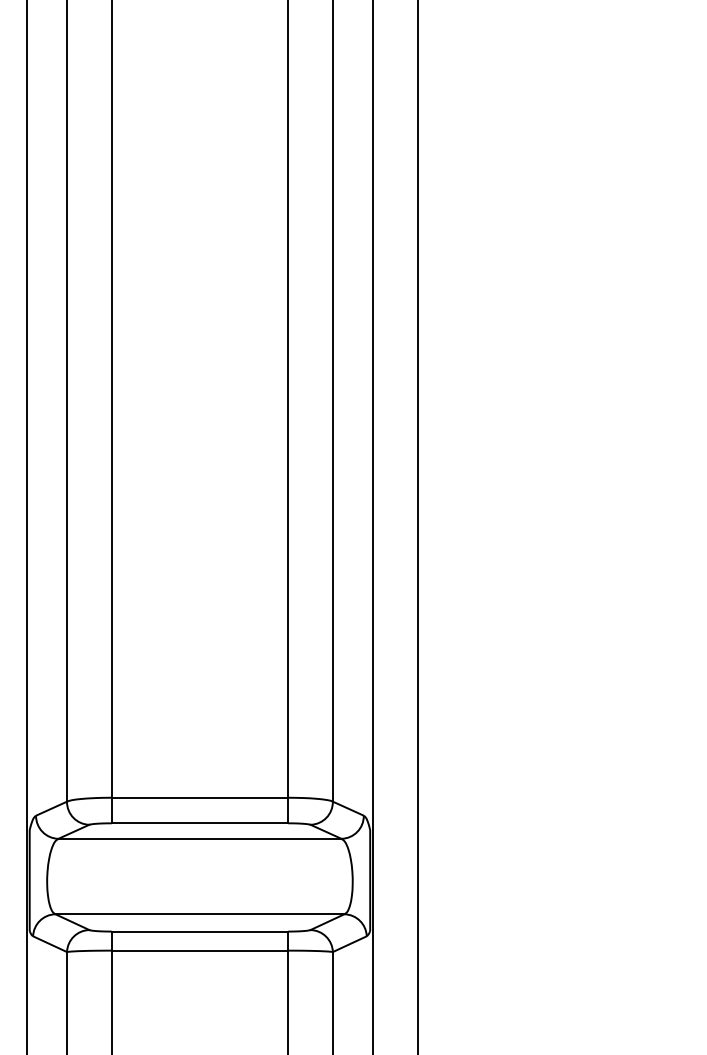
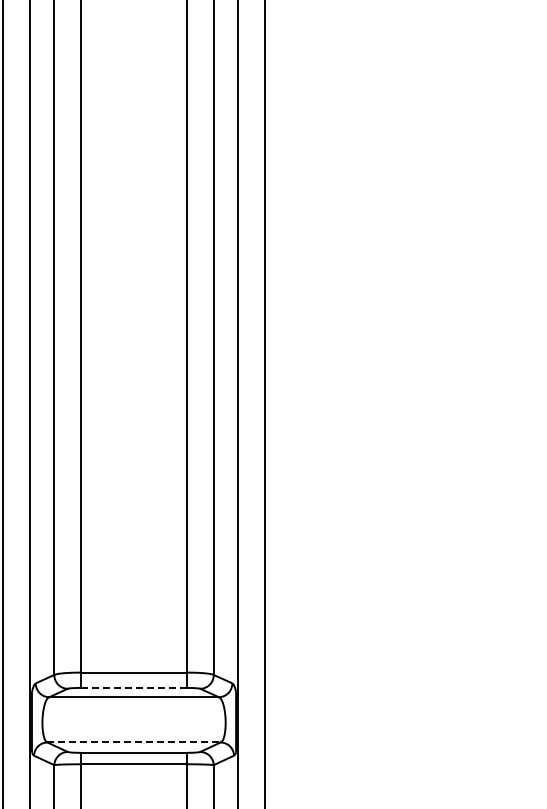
line: (200, 822) -> (134, 687), solid -> dashed
line: (200, 914) -> (134, 742), solid -> dashed

